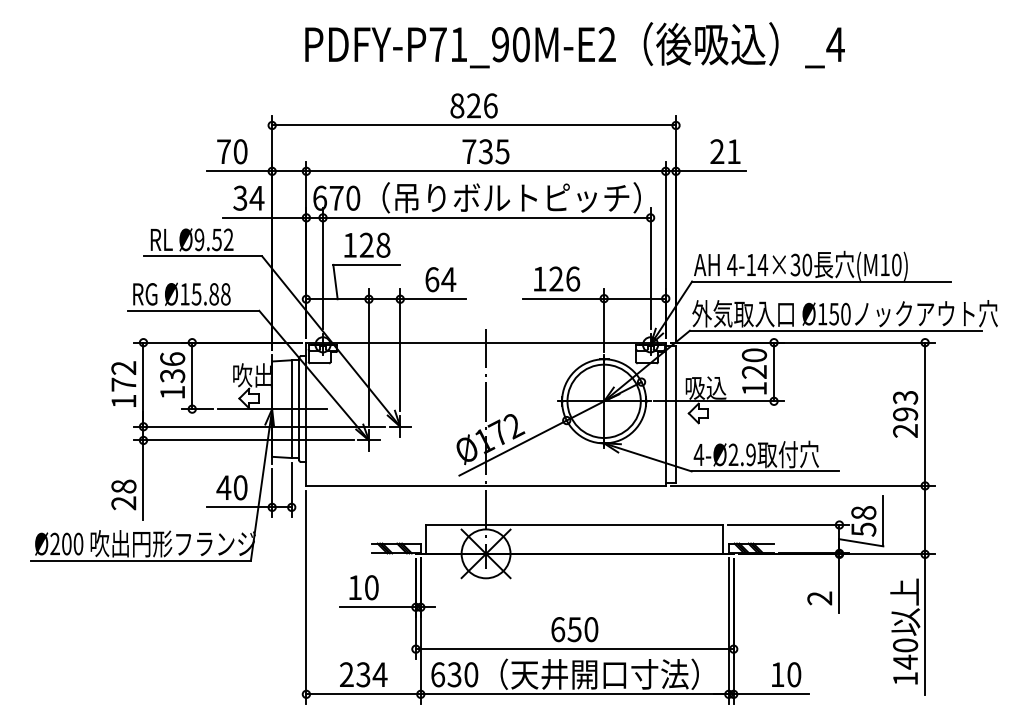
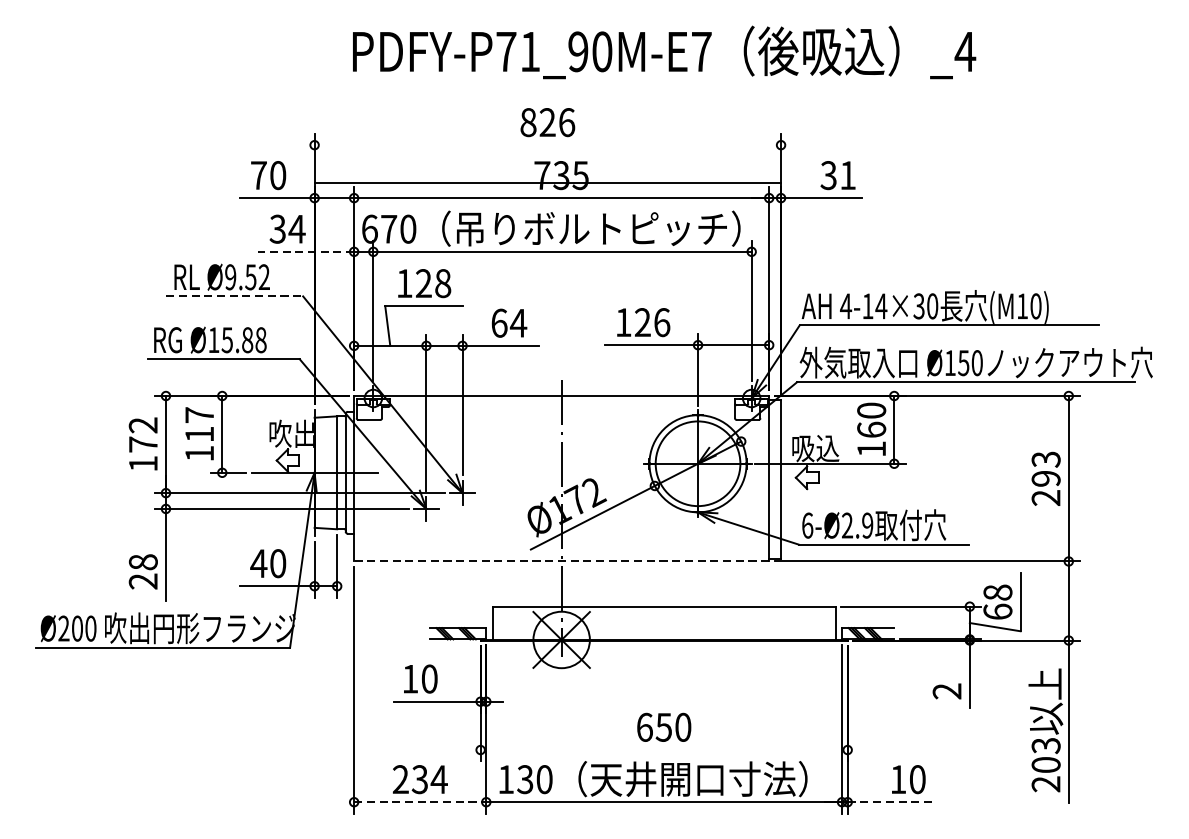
text: (606, 44) -> (700, 51), PDFY-P71_90M-E2 -> PDFY-P71_90M-E7
line: (474, 125) -> (548, 183), moved
text: (717, 151) -> (828, 175), 21 -> 31
line: (264, 217) -> (305, 251), solid -> dashed
line: (203, 256) -> (235, 296), solid -> dashed
text: (172, 367) -> (199, 424), 136 -> 117
text: (754, 371) -> (871, 429), 120 -> 160
text: (698, 454) -> (807, 525), 4-Ø2.9 -> 6-Ø2.9
line: (486, 485) -> (562, 560), solid -> dashed
text: (863, 529) -> (997, 611), 58 -> 68
line: (574, 649) -> (663, 750), removed
text: (905, 661) -> (1046, 764), 140 -> 203
text: (438, 674) -> (506, 779), 630 -> 130
line: (364, 694) -> (421, 802), solid -> dashed
line: (771, 694) -> (891, 802), solid -> dashed

